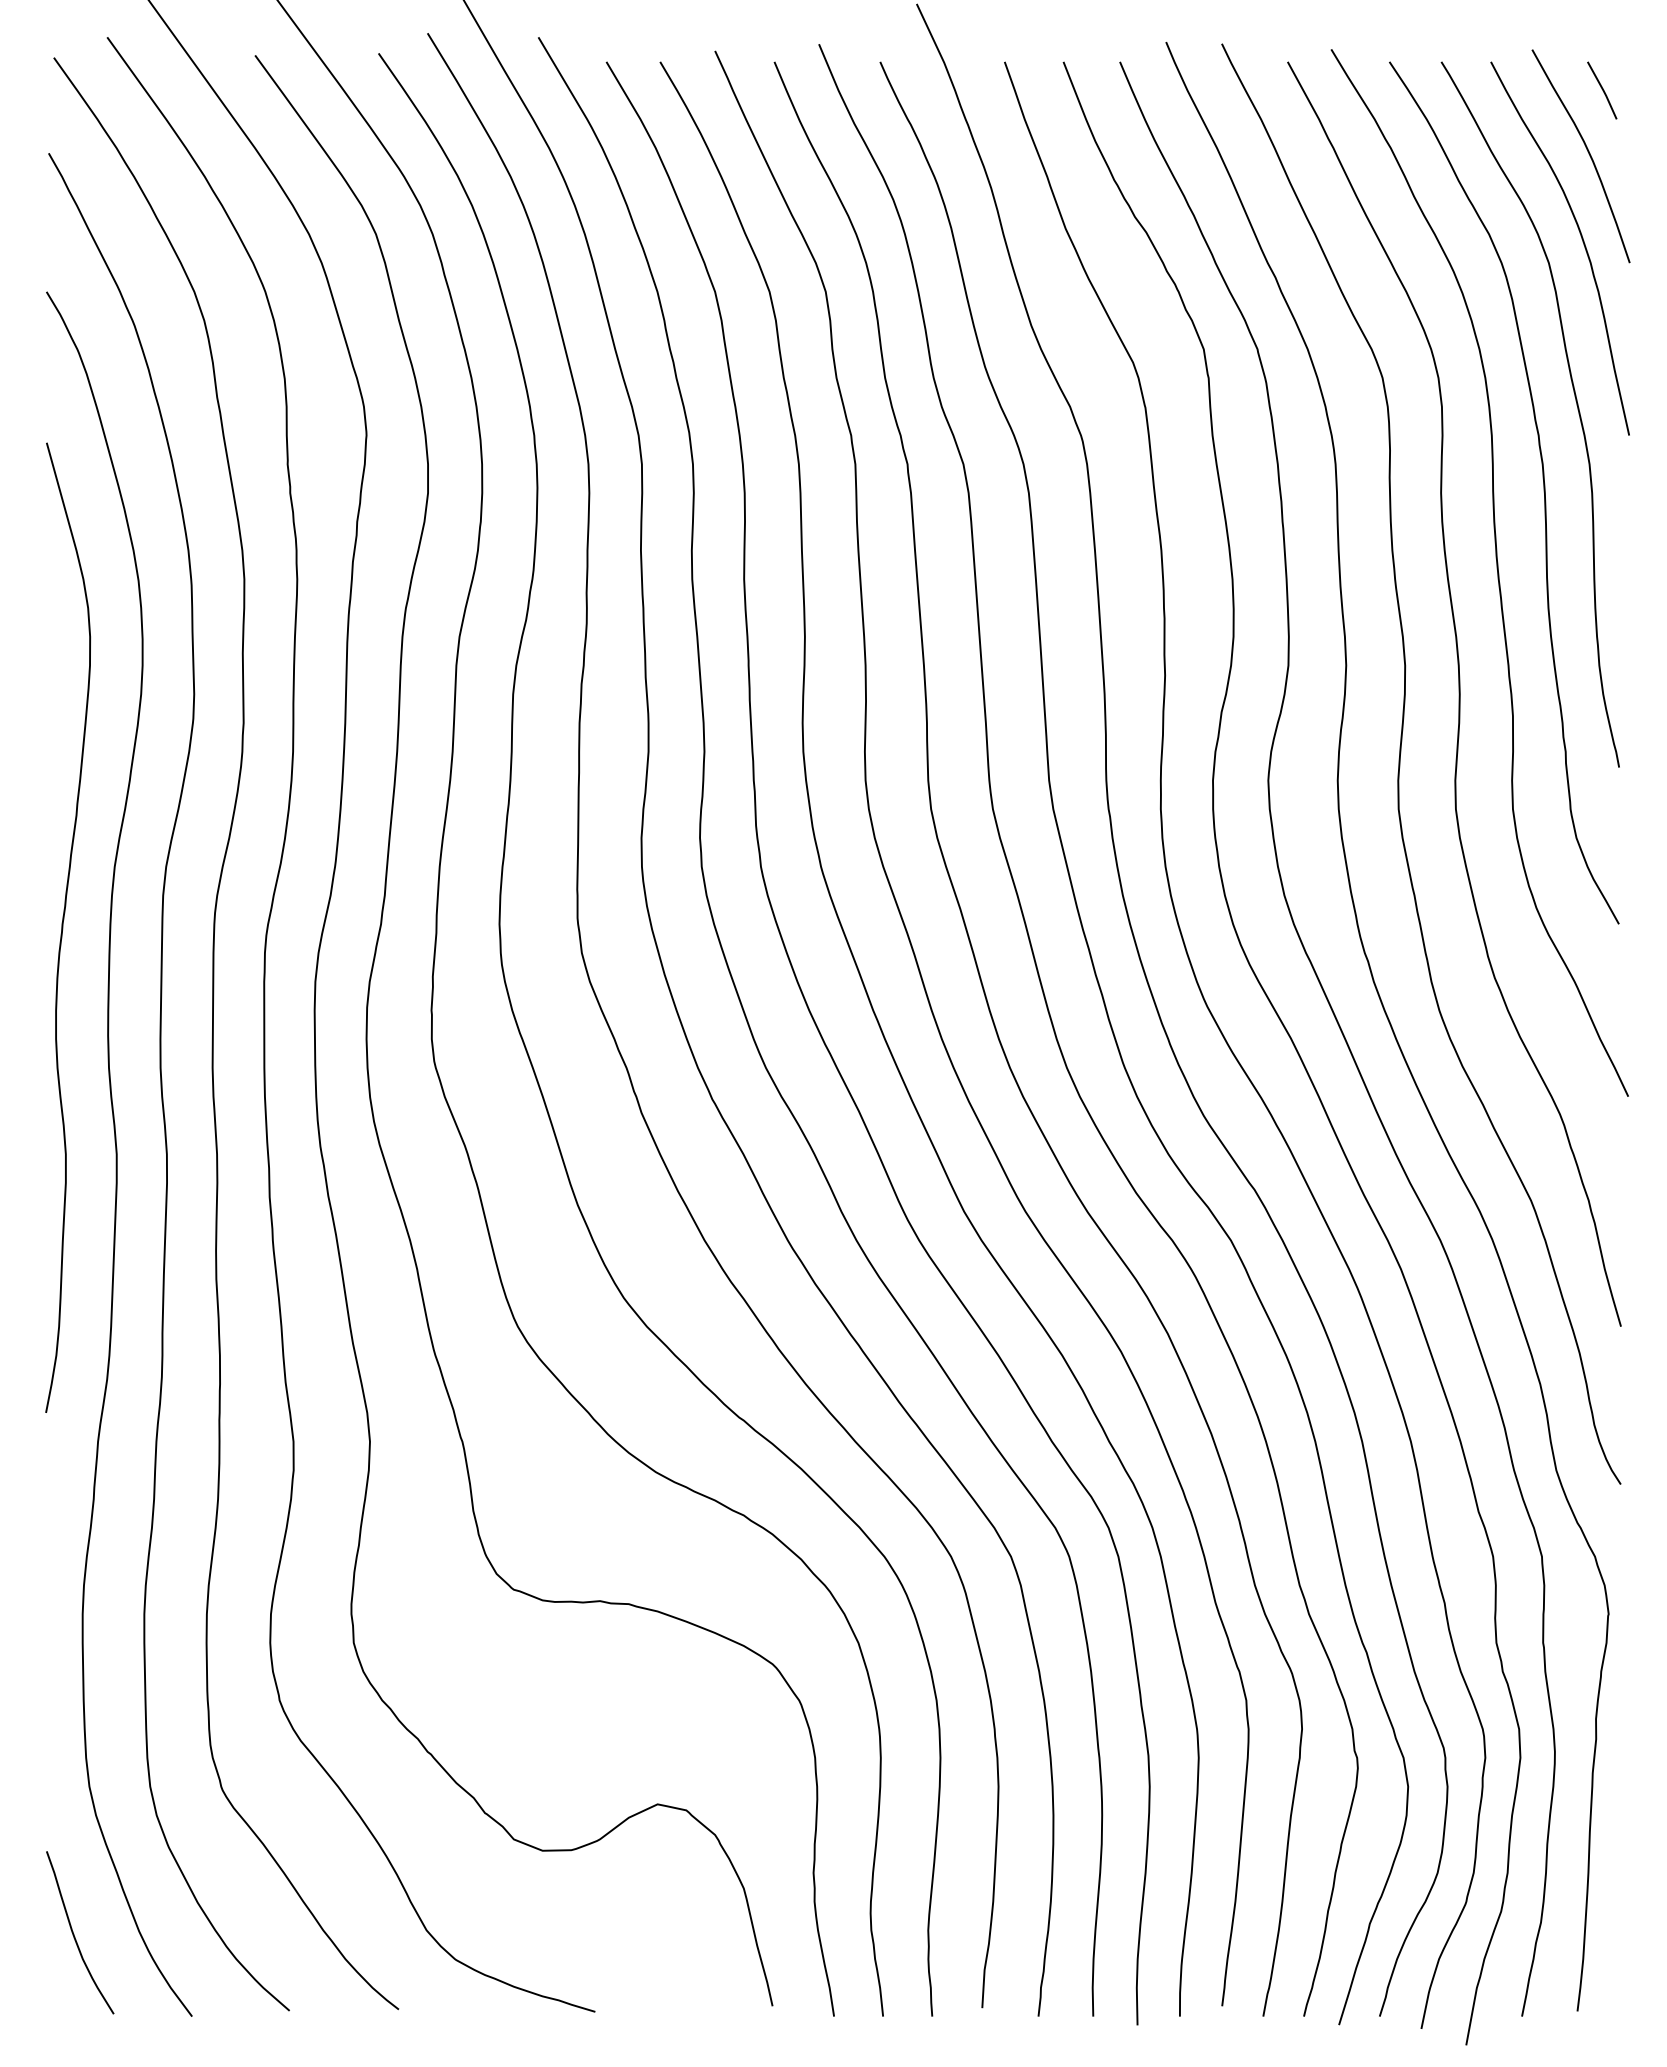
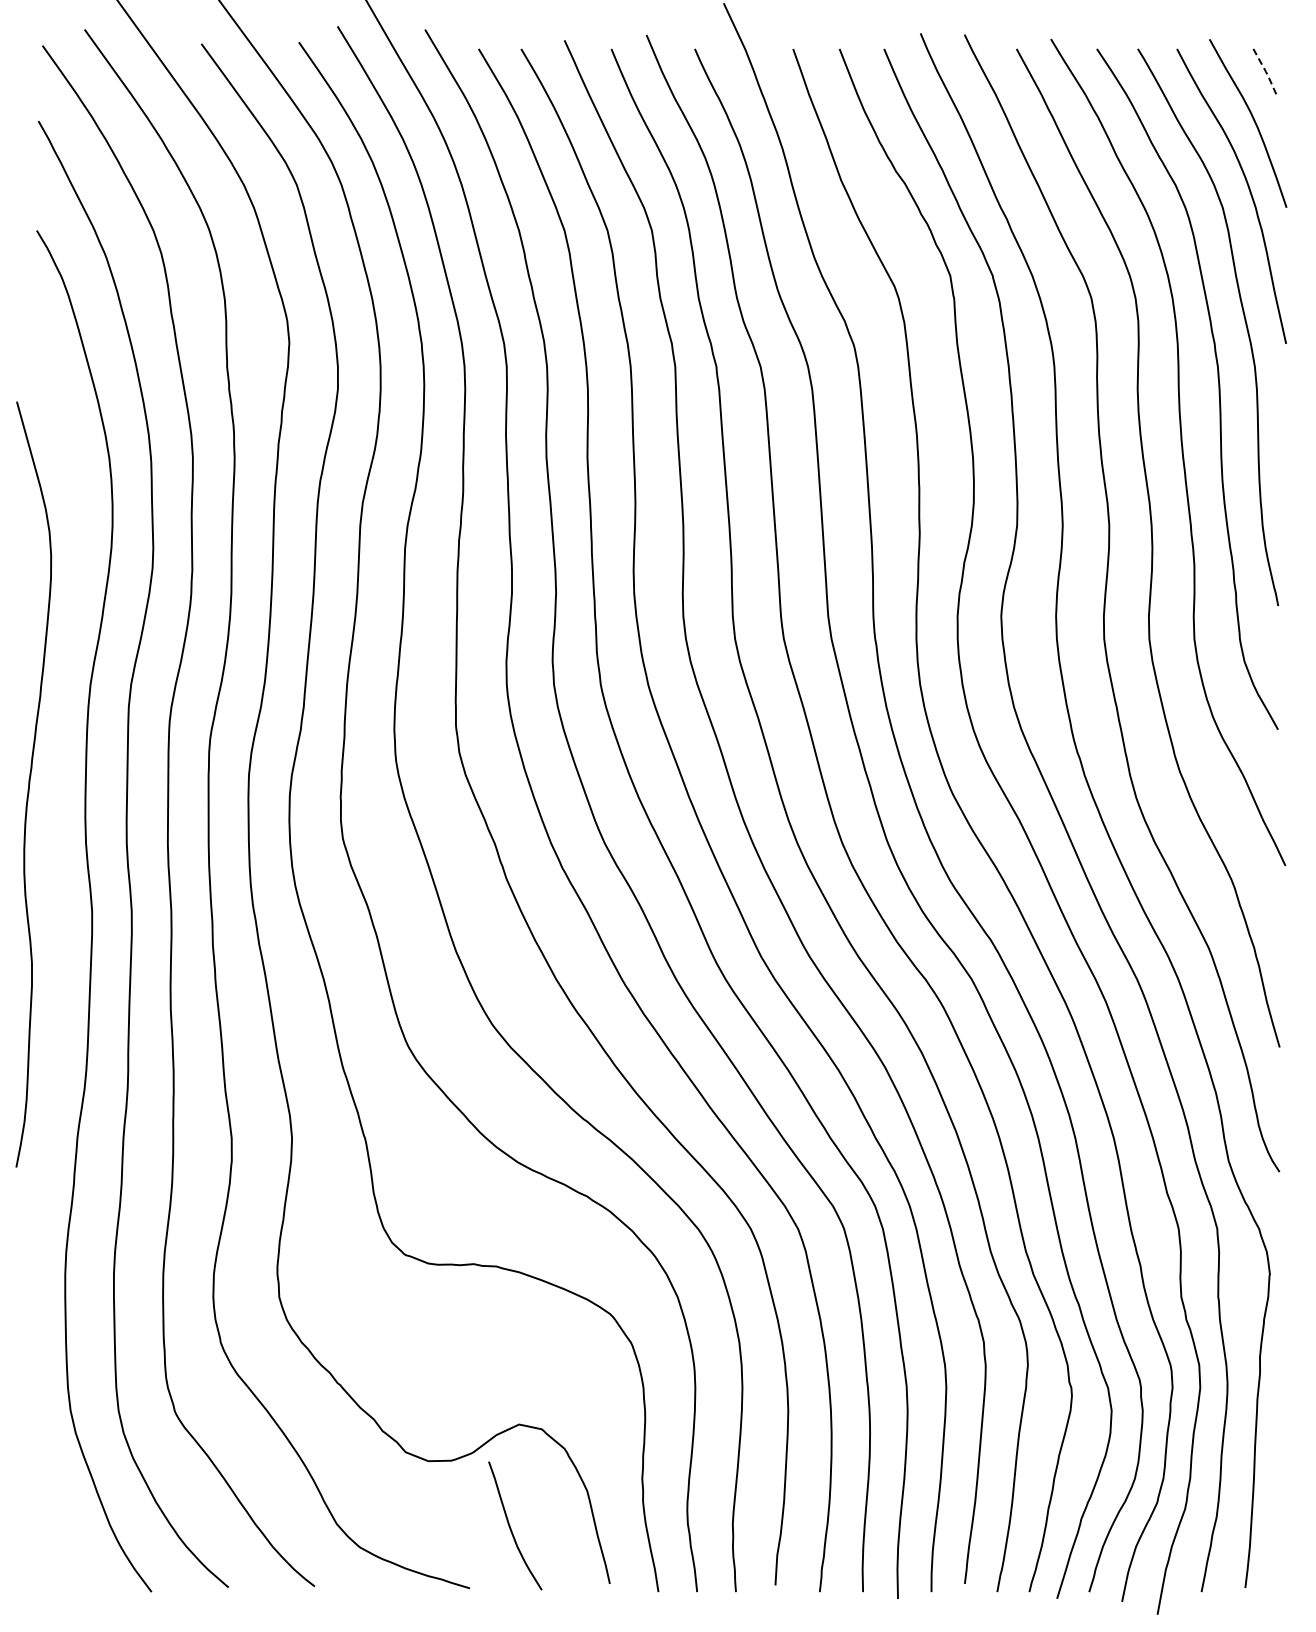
line: (1603, 90) -> (1265, 71), solid -> dashed
curve: (63, 927) -> (30, 784), moved
curve: (74, 1932) -> (510, 1525), moved

